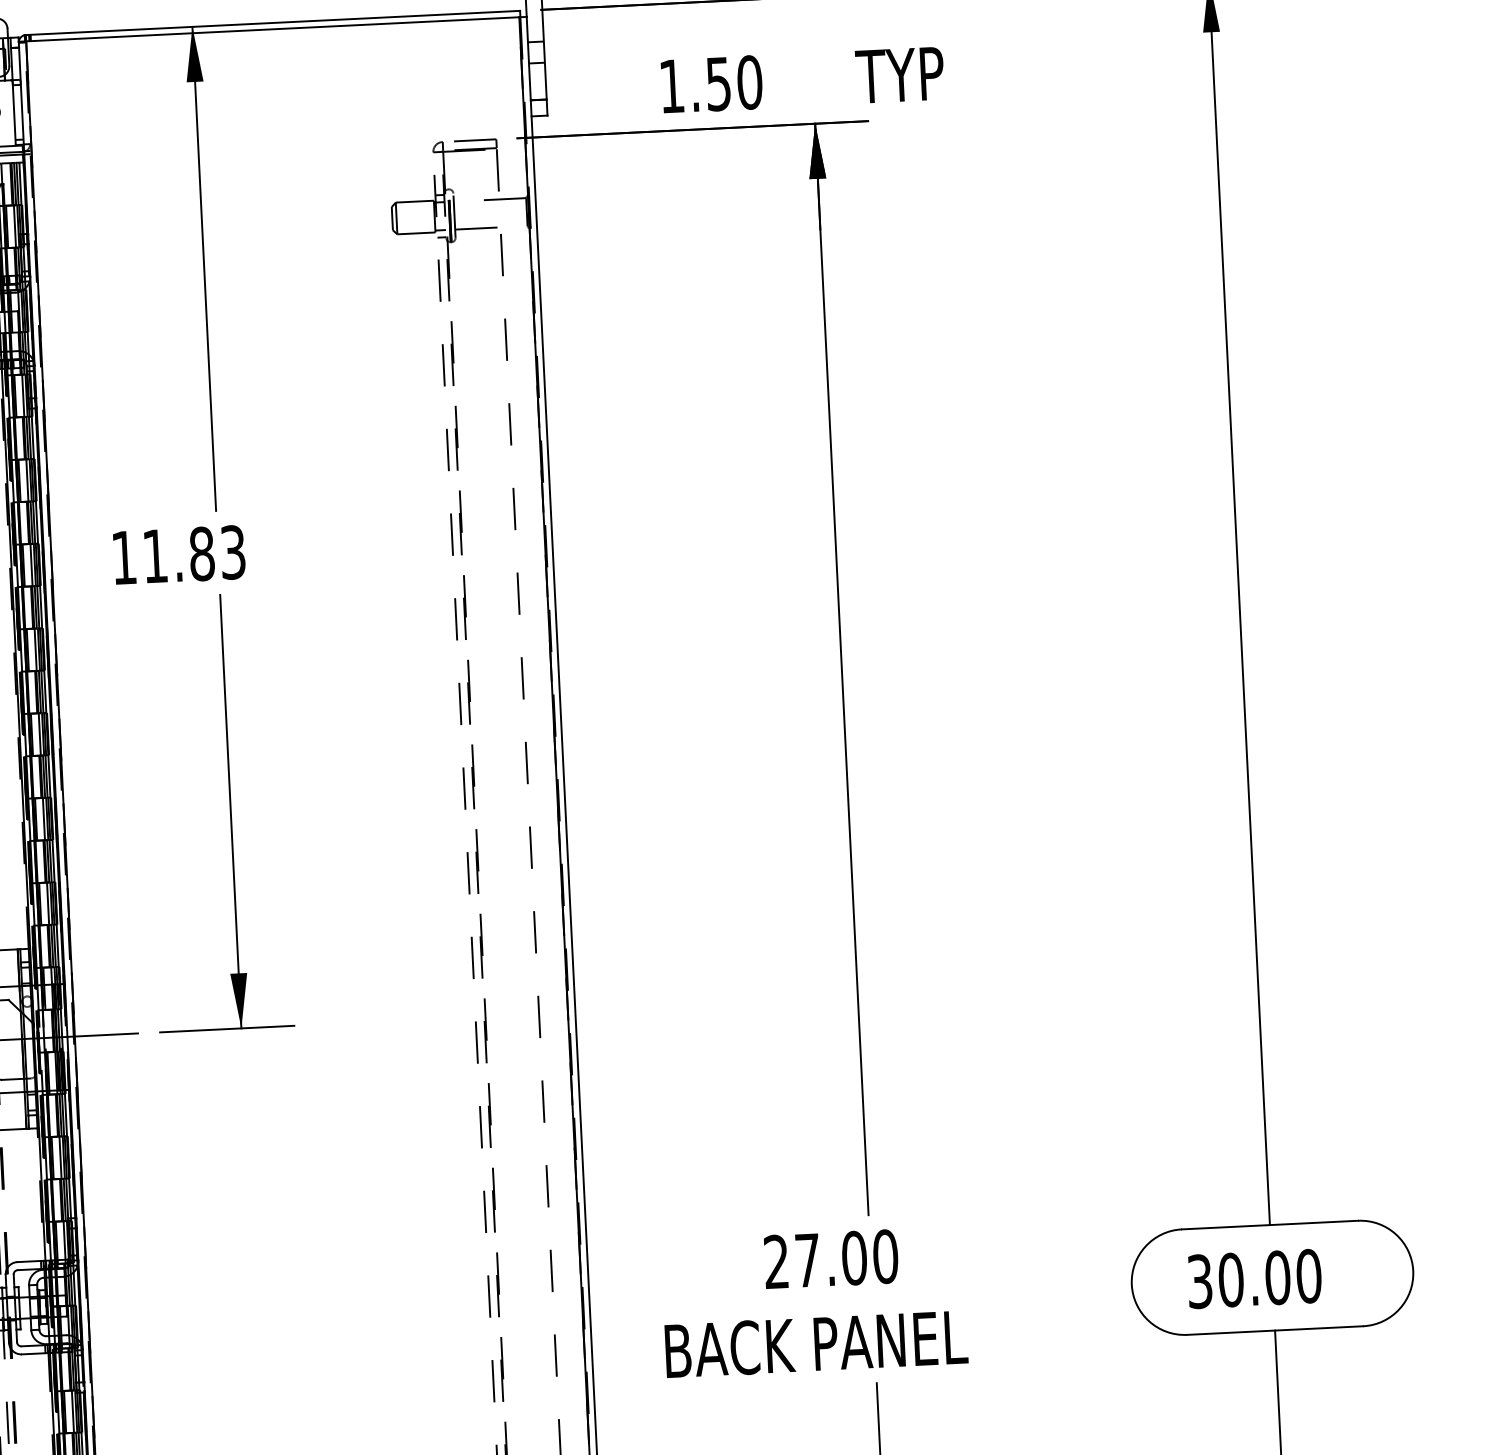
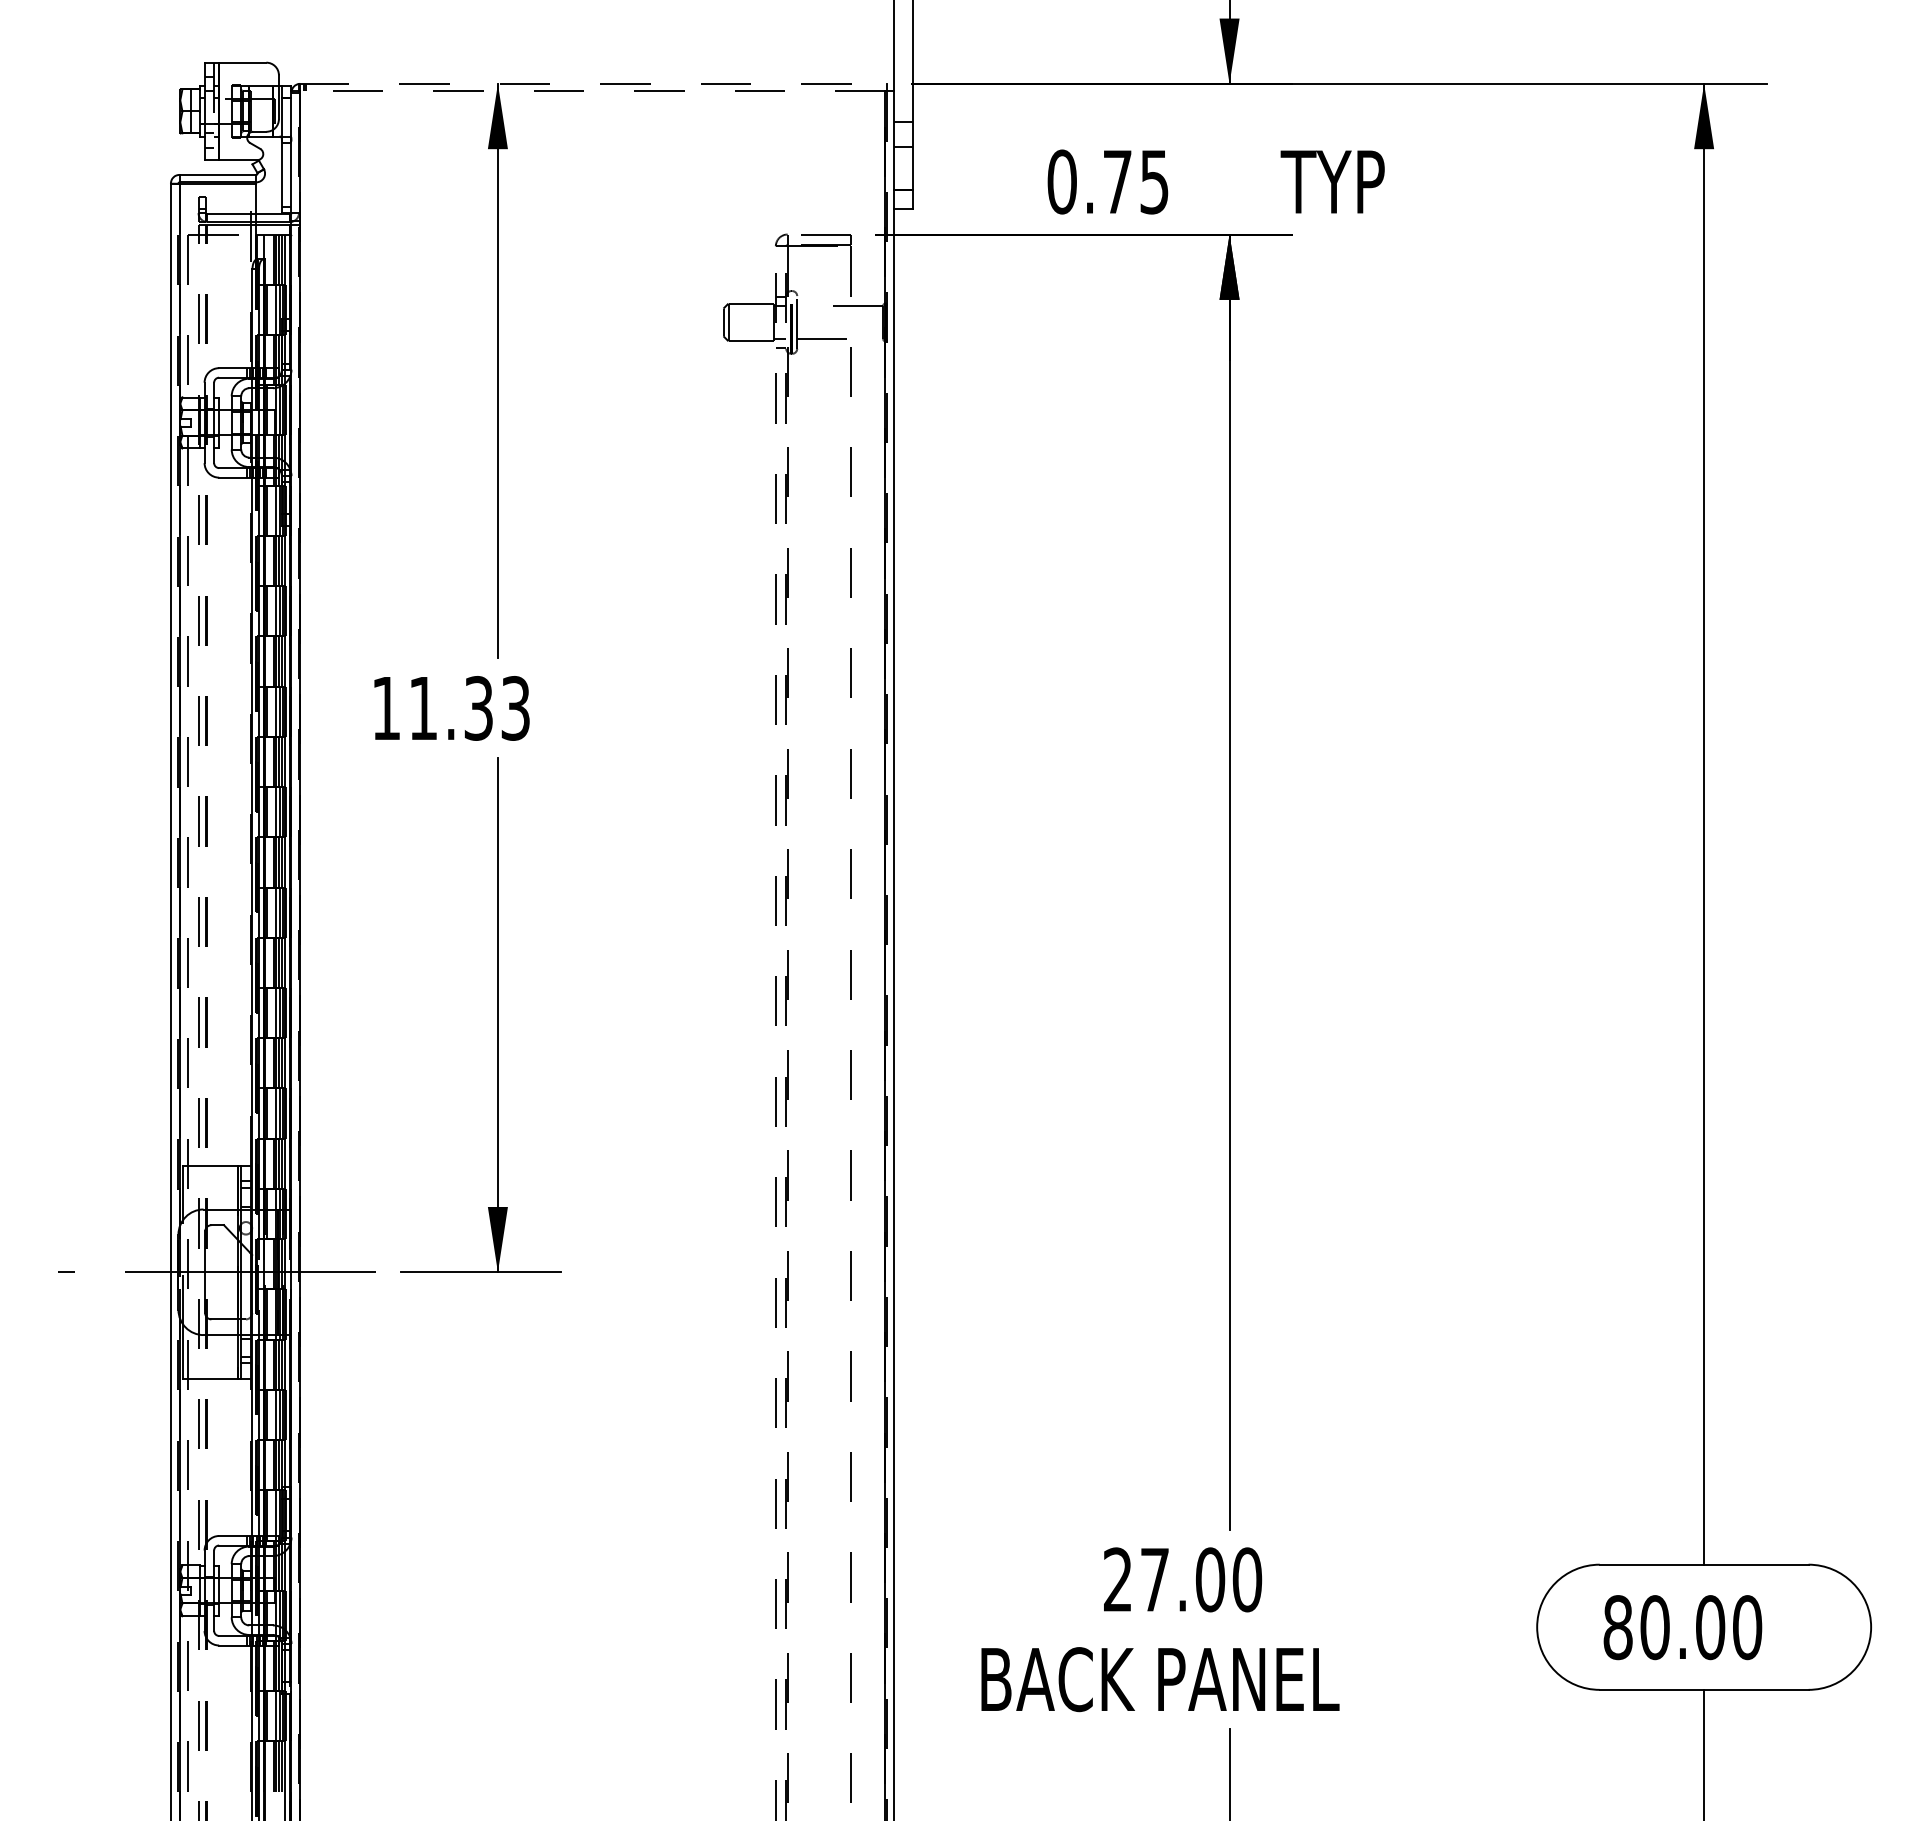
line: (272, 22) -> (592, 83), solid -> dashed
line: (272, 29) -> (592, 91), solid -> dashed
text: (710, 84) -> (1108, 181), 1.50 -> 0.75
text: (201, 554) -> (478, 708), 11.83 -> 11.33
text: (1199, 1281) -> (1617, 1627), 30.00 -> 80.00

